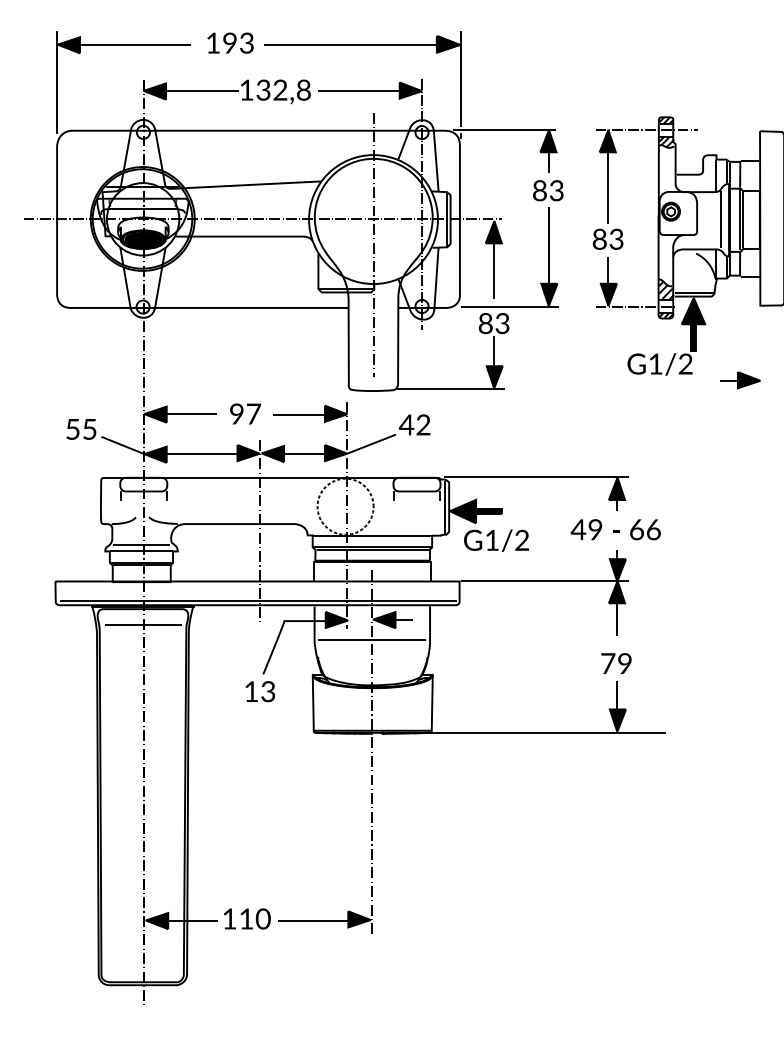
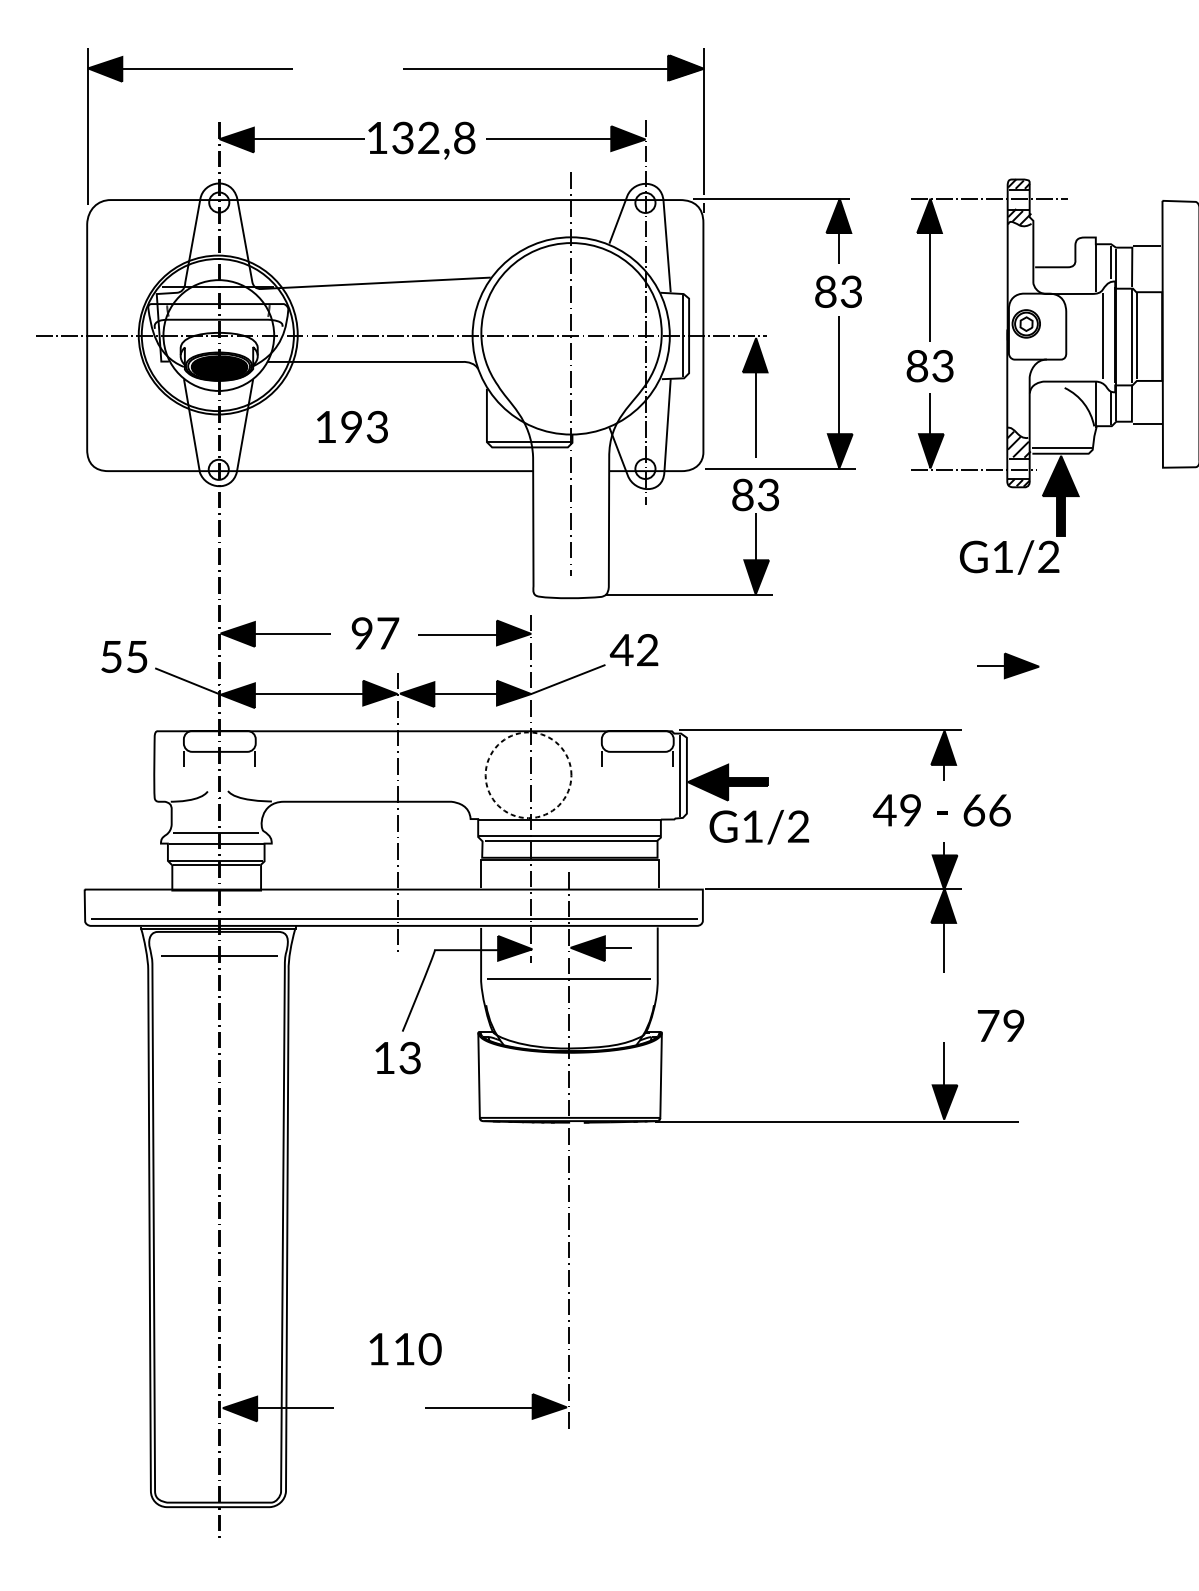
text: (230, 42) -> (352, 426), moved
part: (740, 380) -> (1008, 666), moved
text: (616, 663) -> (1001, 1025), moved
text: (247, 918) -> (405, 1348), moved

